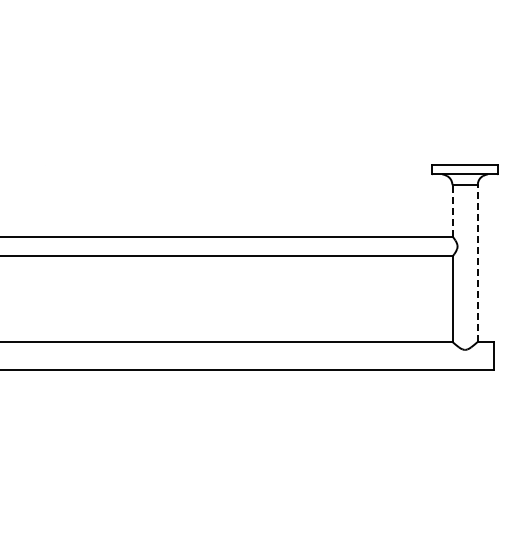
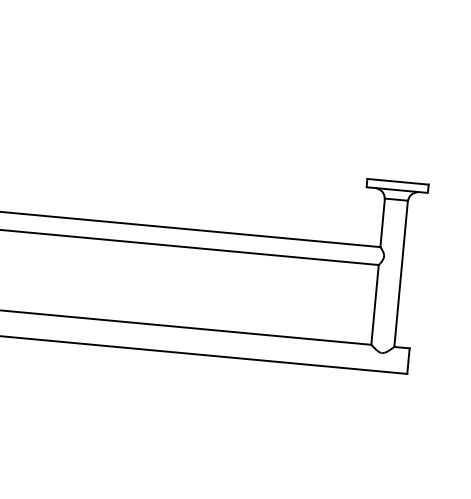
line: (452, 210) -> (382, 222), dashed -> solid
line: (477, 263) -> (401, 273), dashed -> solid

